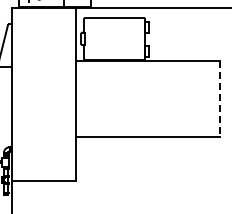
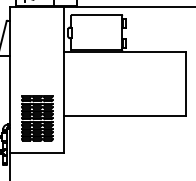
line: (220, 99) -> (186, 84), dashed -> solid
part: (44, 140) -> (37, 118), added

